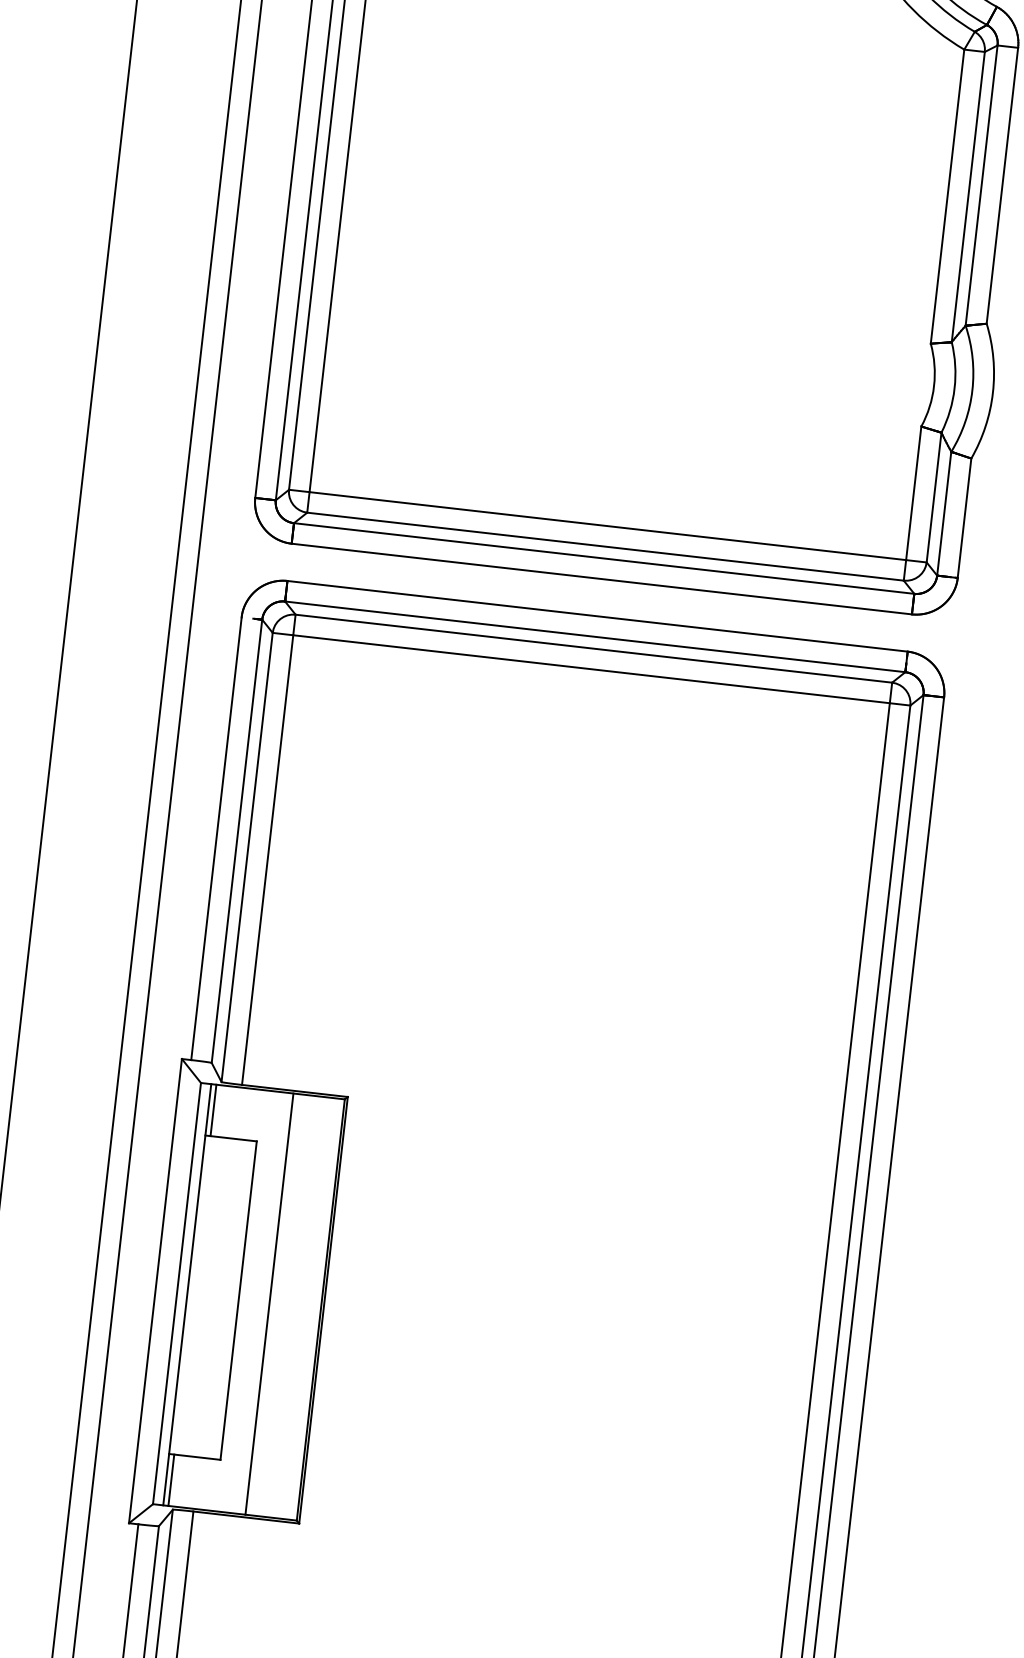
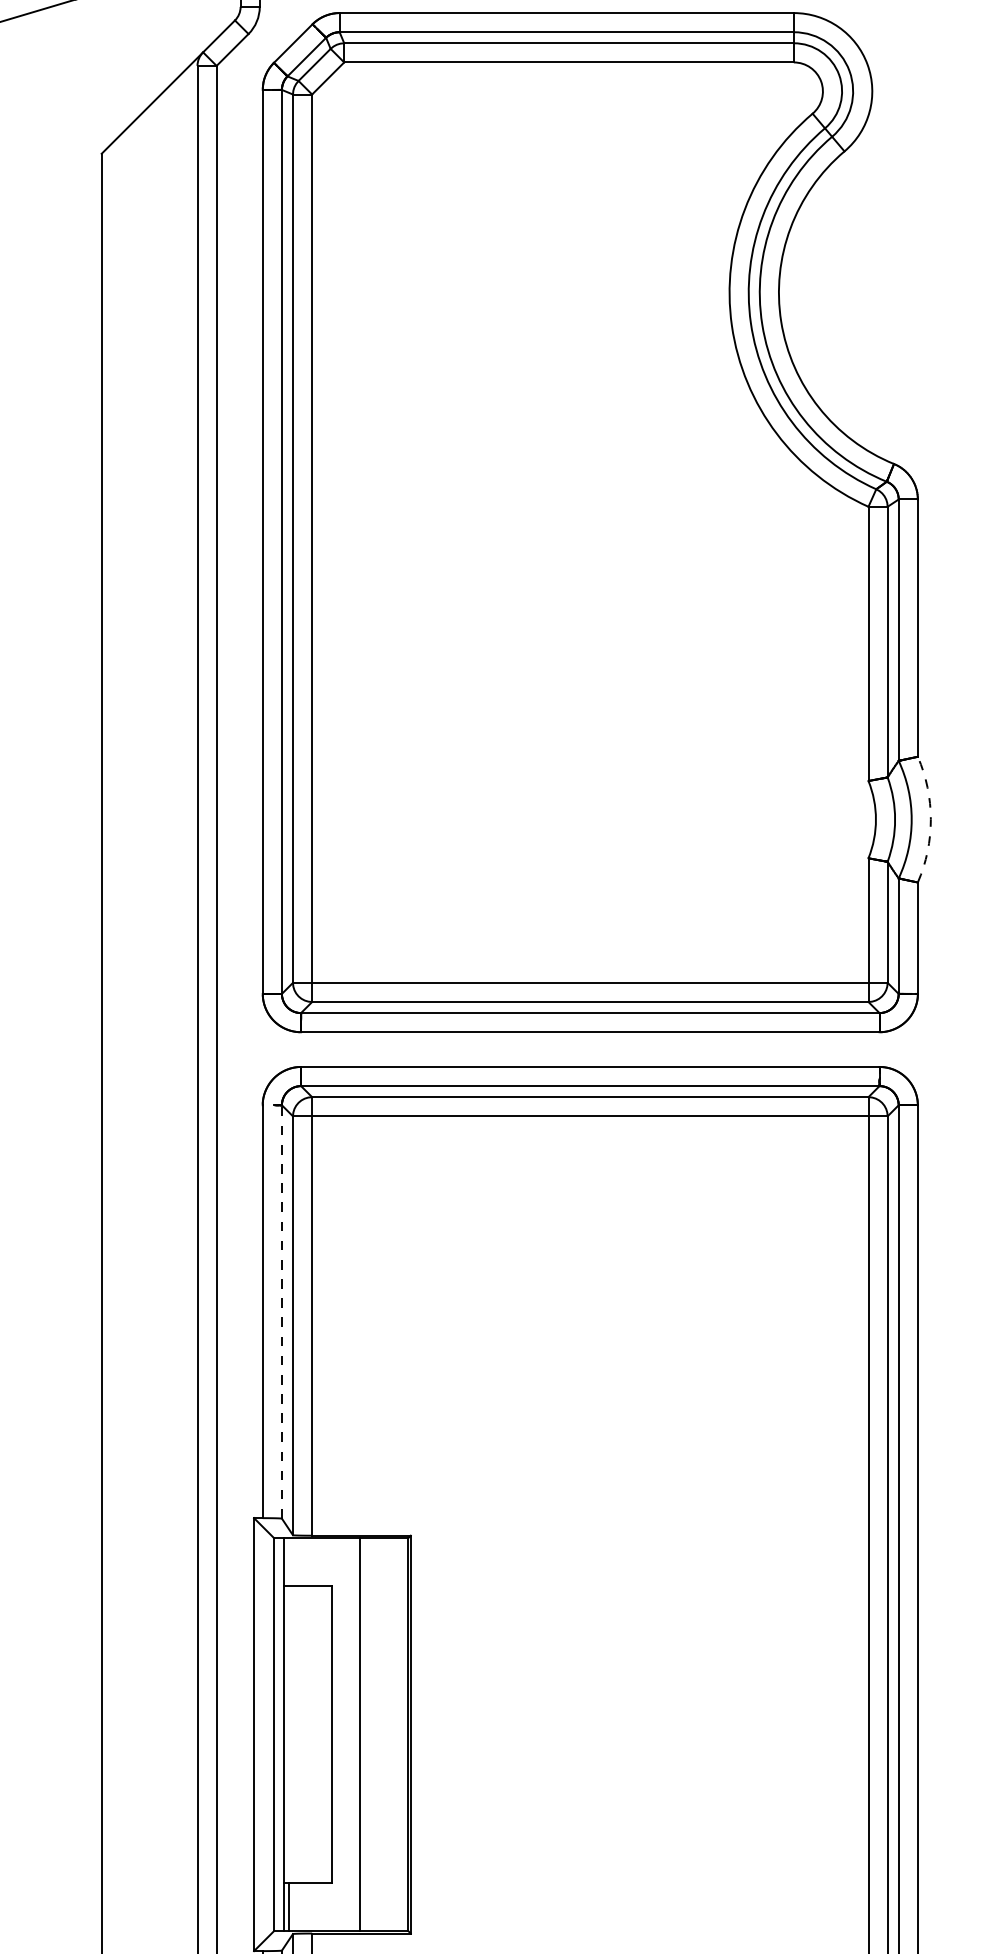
arc: (992, 392) -> (930, 819), solid -> dashed
line: (236, 840) -> (281, 1311), solid -> dashed
line: (213, 1110) -> (288, 1562), removed

